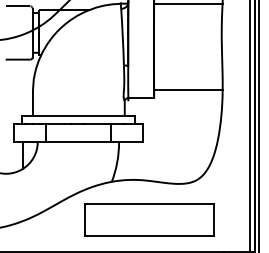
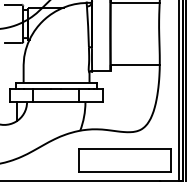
part: (149, 219) -> (125, 159), moved

